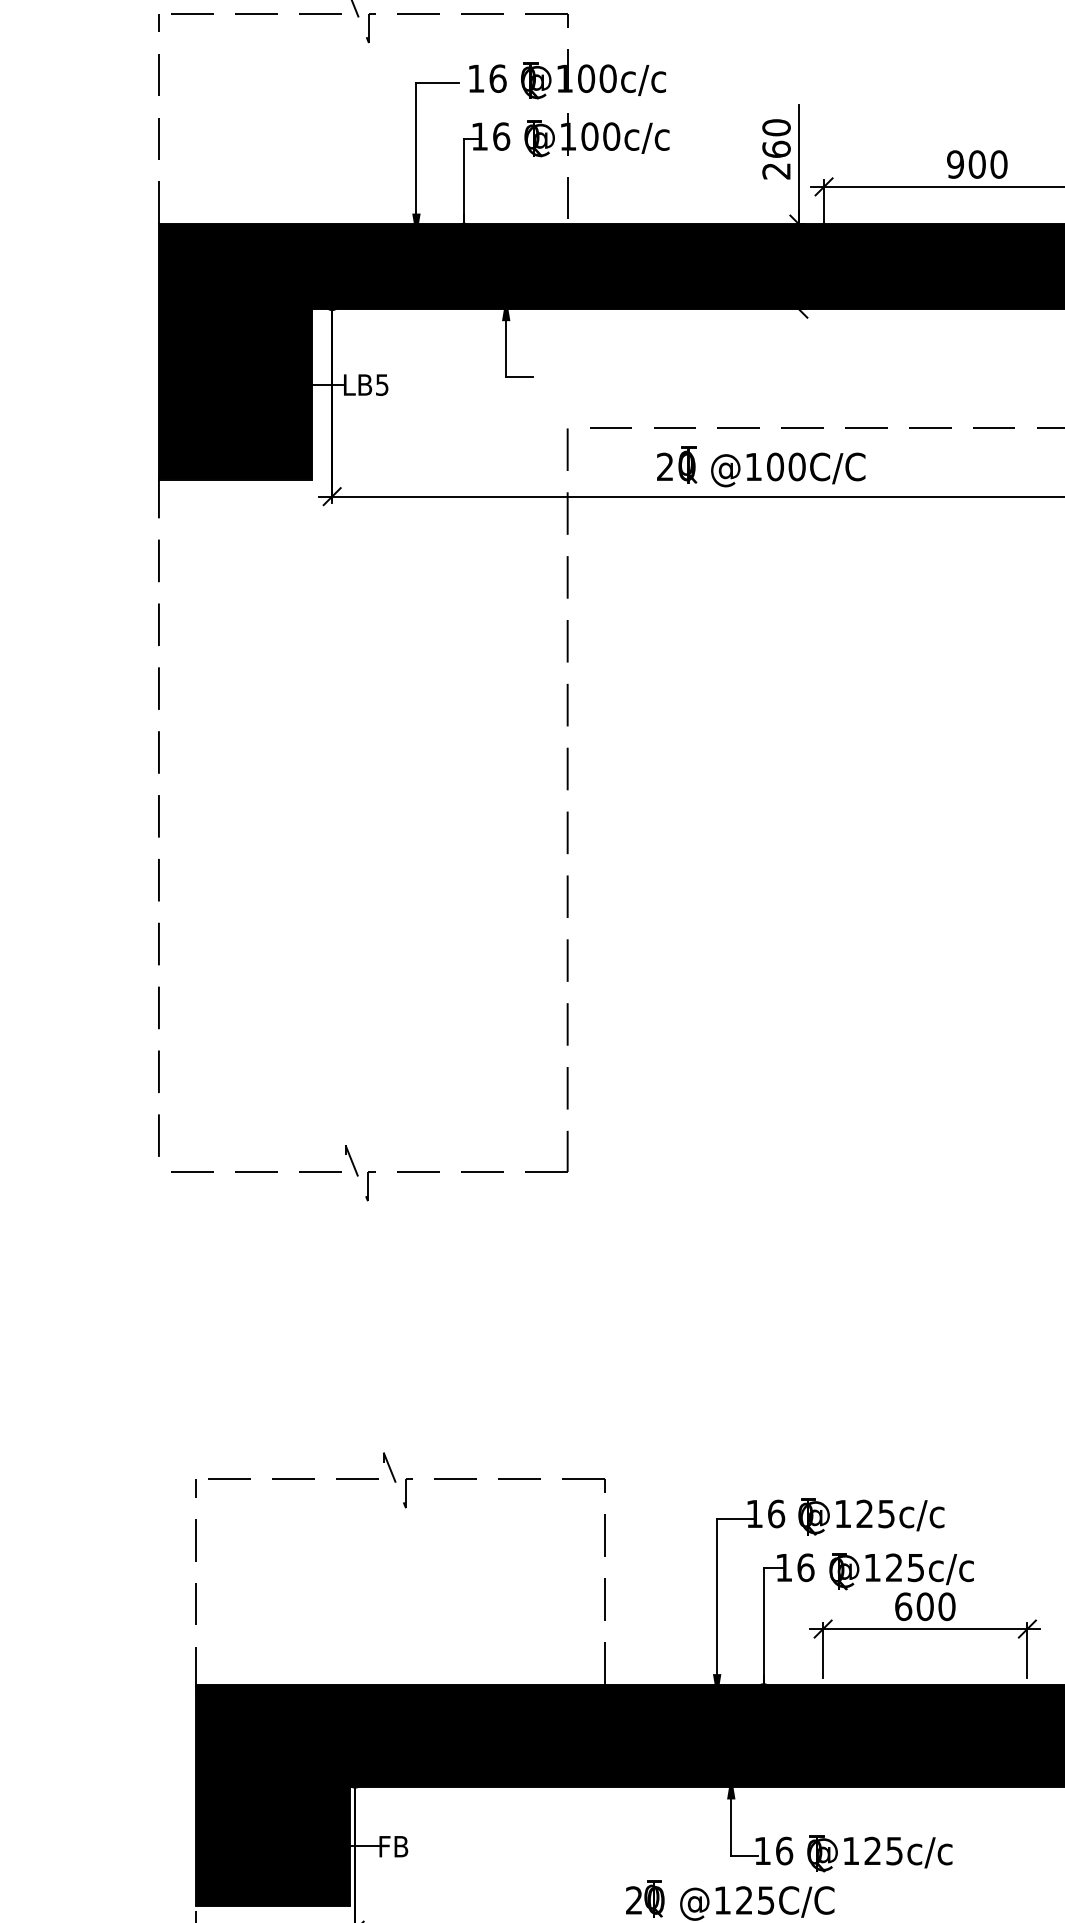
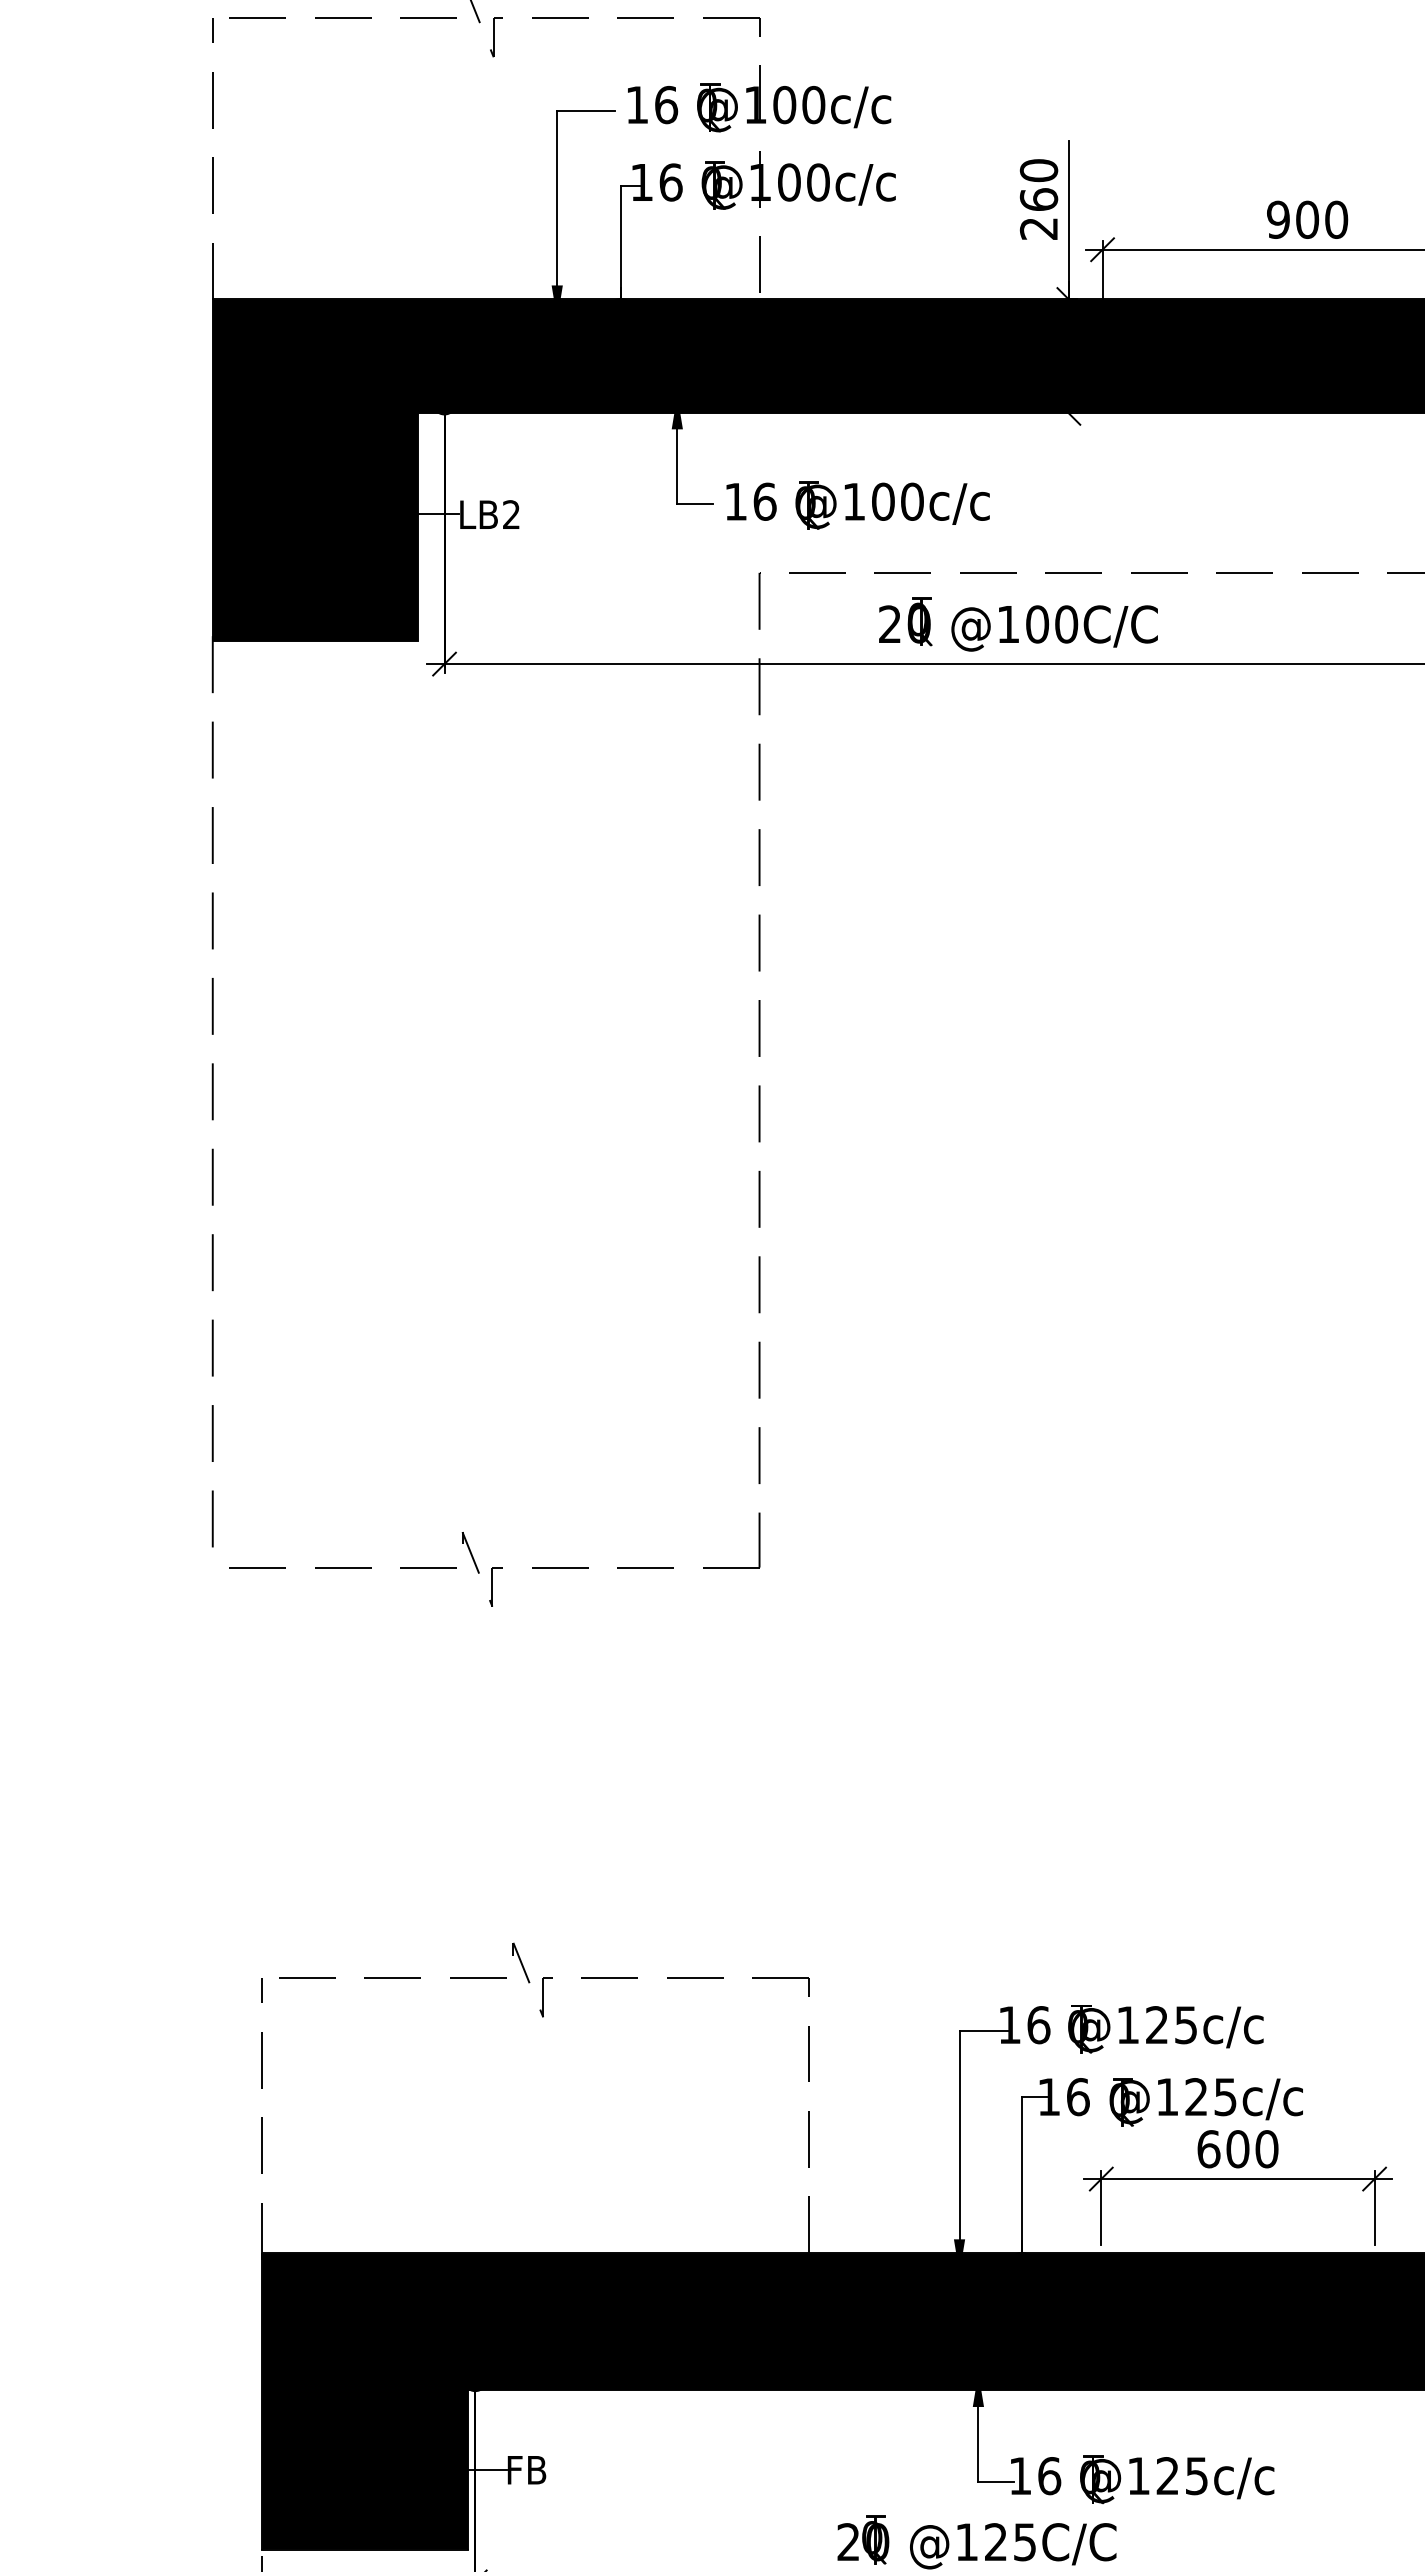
part: (640, 378) -> (857, 505), added
text: (382, 384) -> (511, 514), LB5 -> LB2

